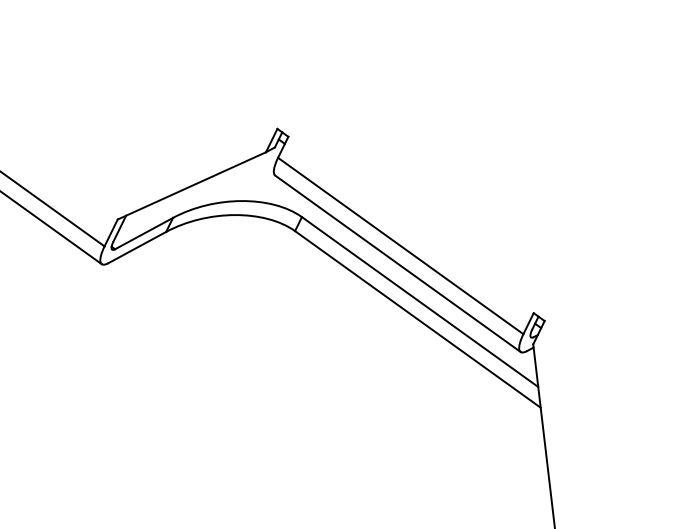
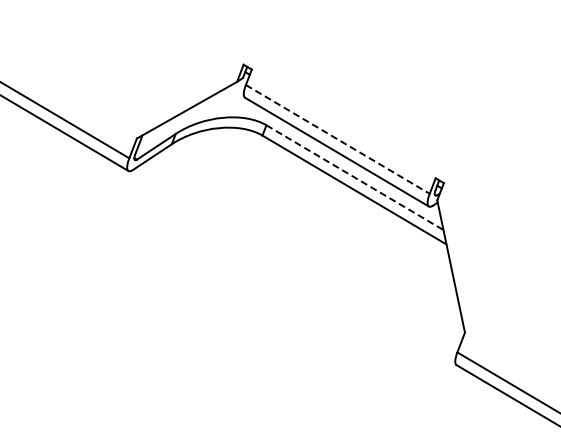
line: (400, 246) -> (337, 139), solid -> dashed
line: (419, 301) -> (354, 177), solid -> dashed

